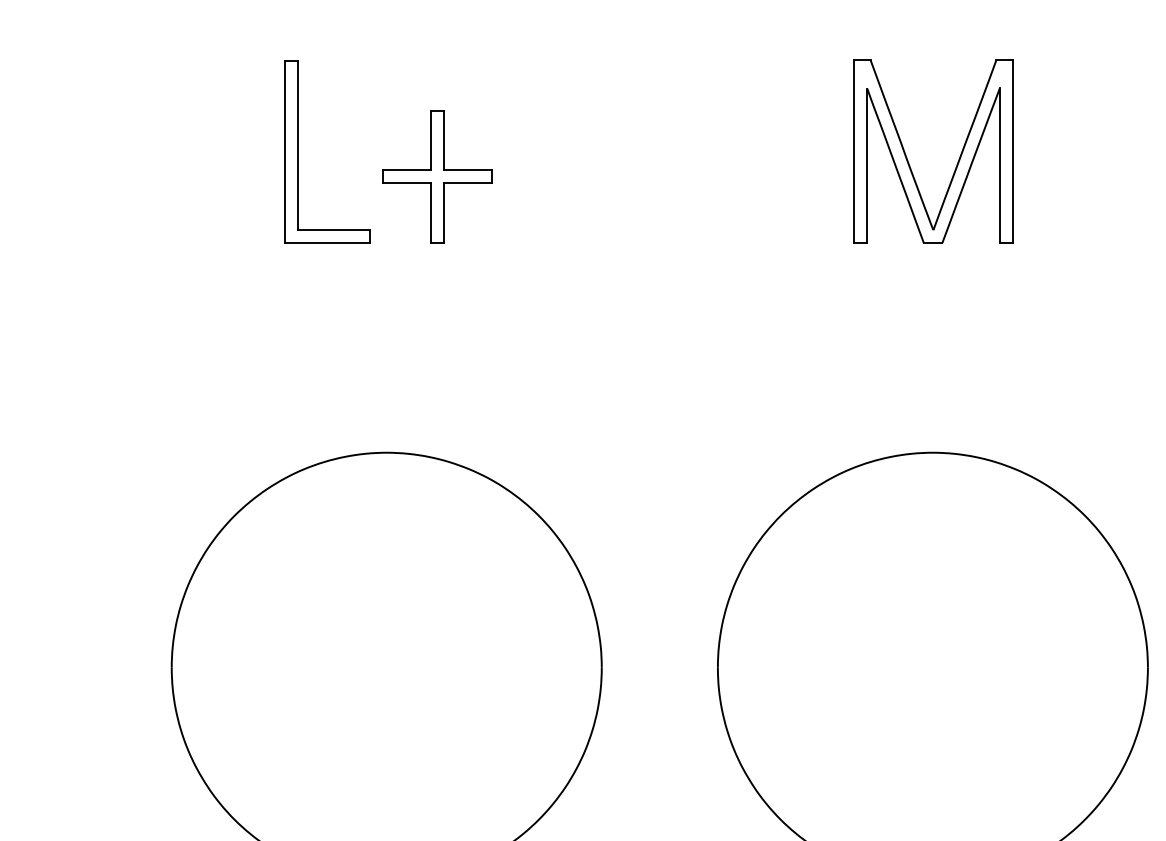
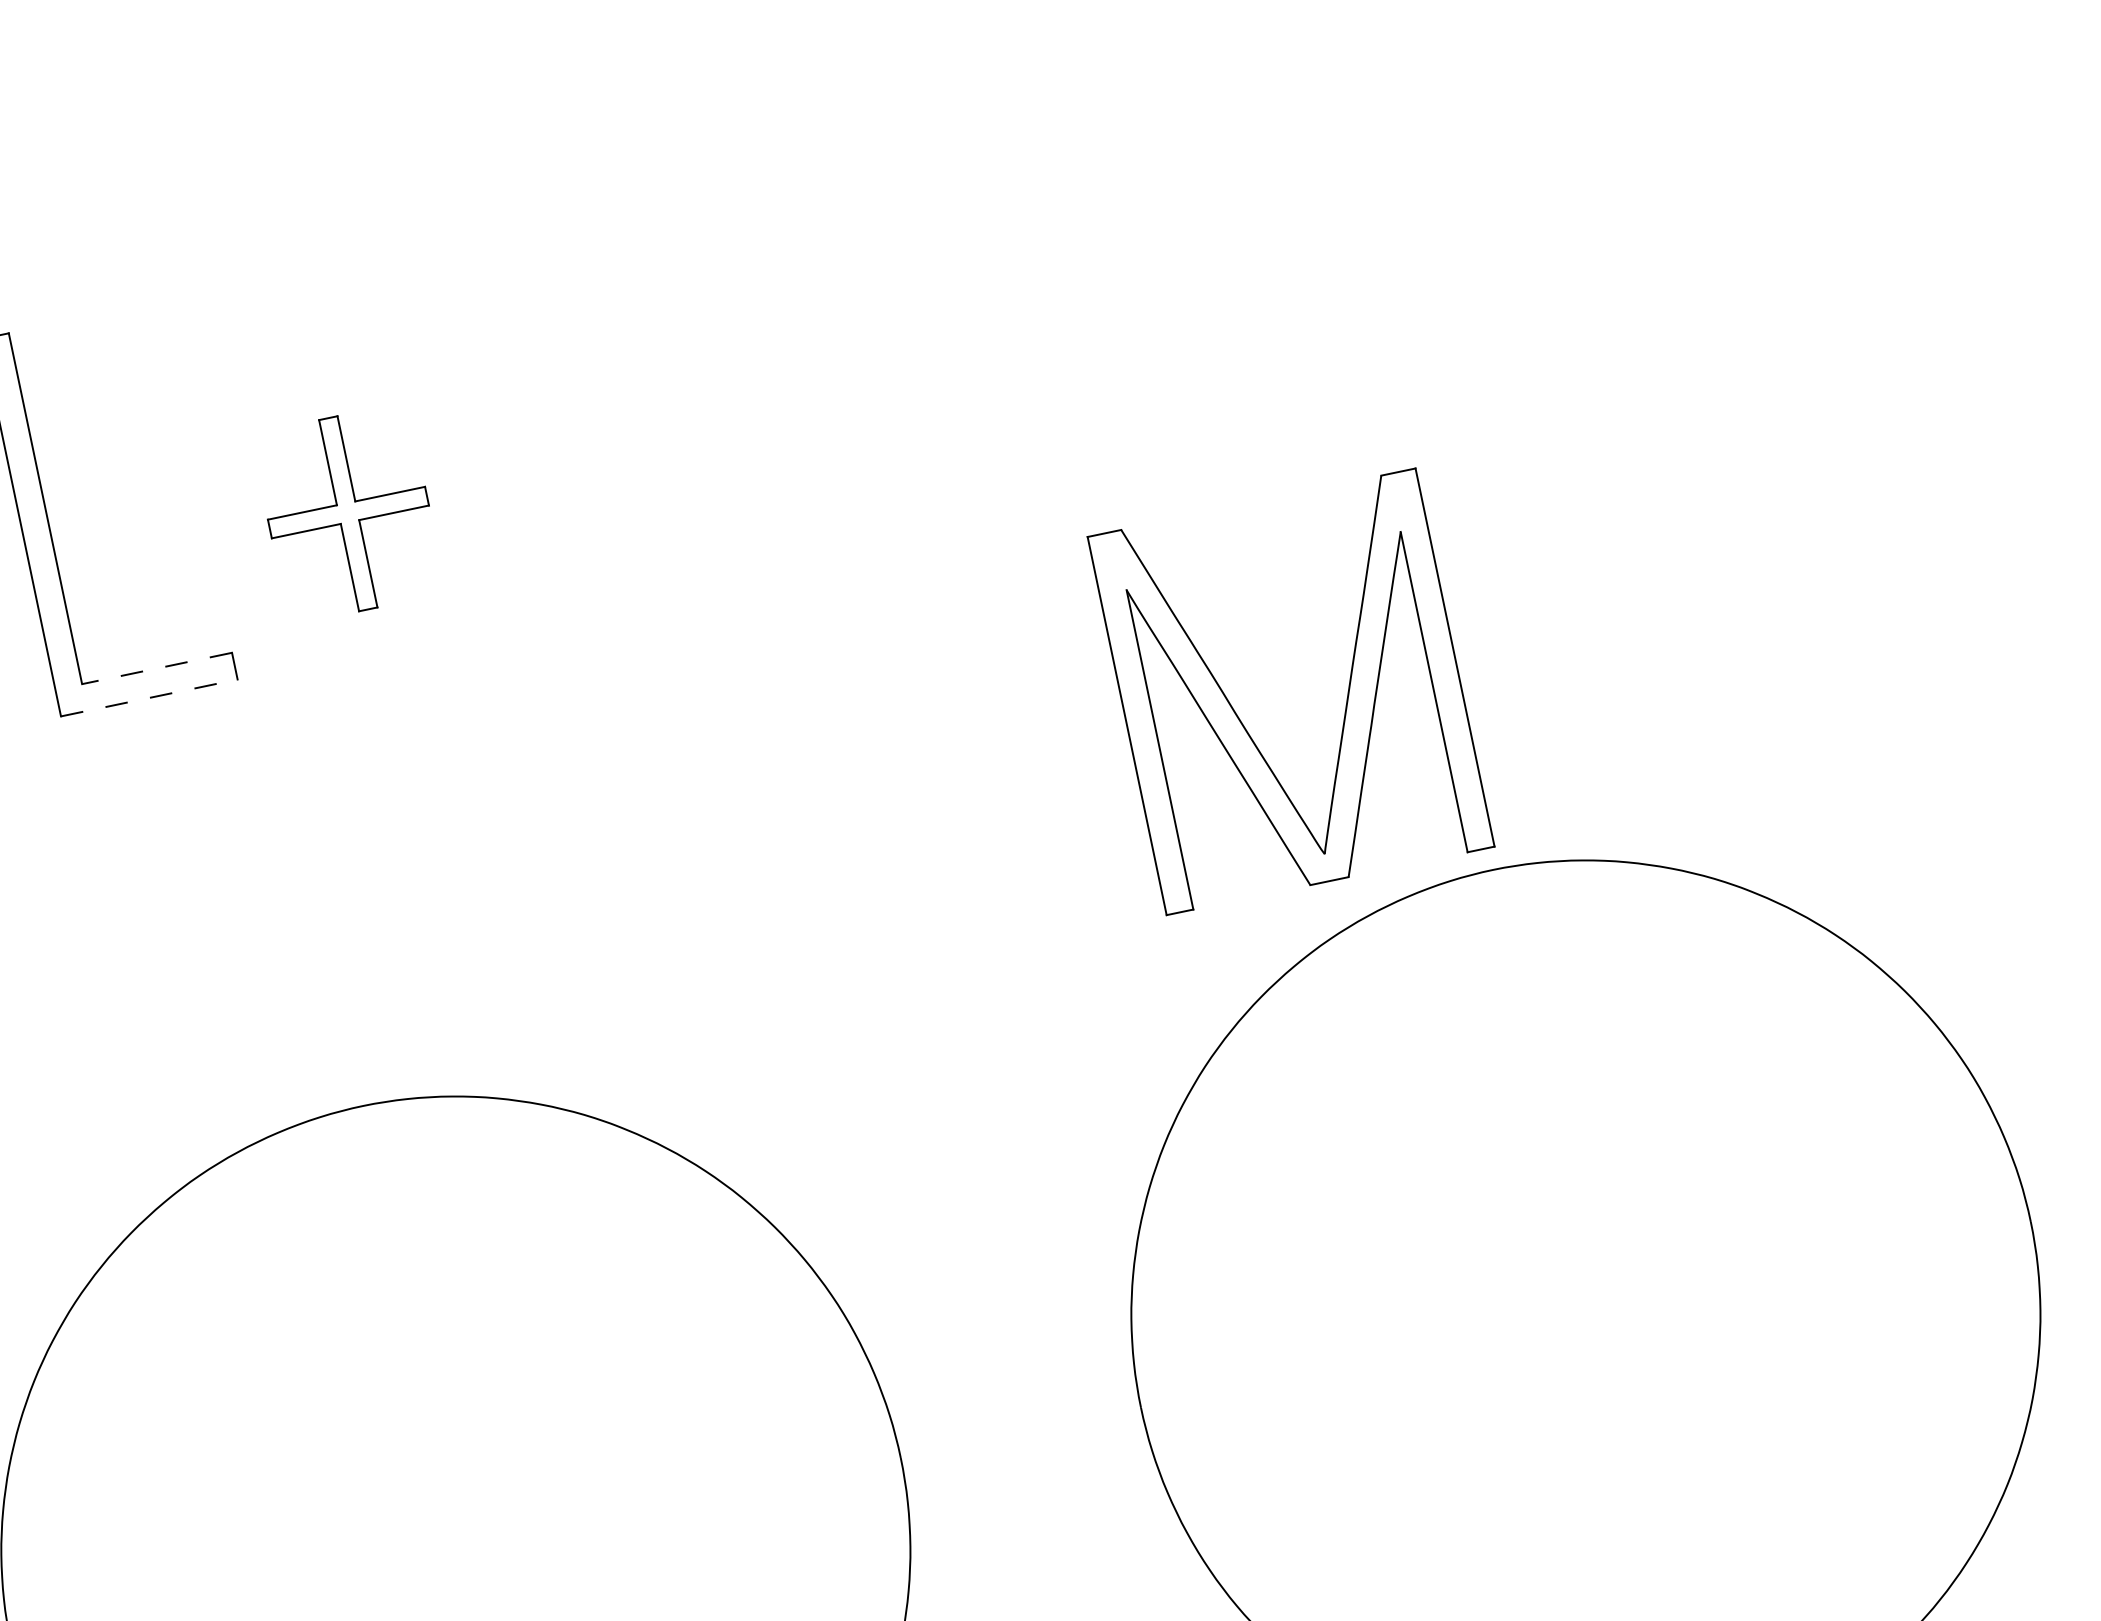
part: (957, 161) -> (1344, 701), moved
part: (437, 176) -> (348, 512), size x0.7
line: (333, 230) -> (156, 669), solid -> dashed
line: (327, 243) -> (149, 698), solid -> dashed

